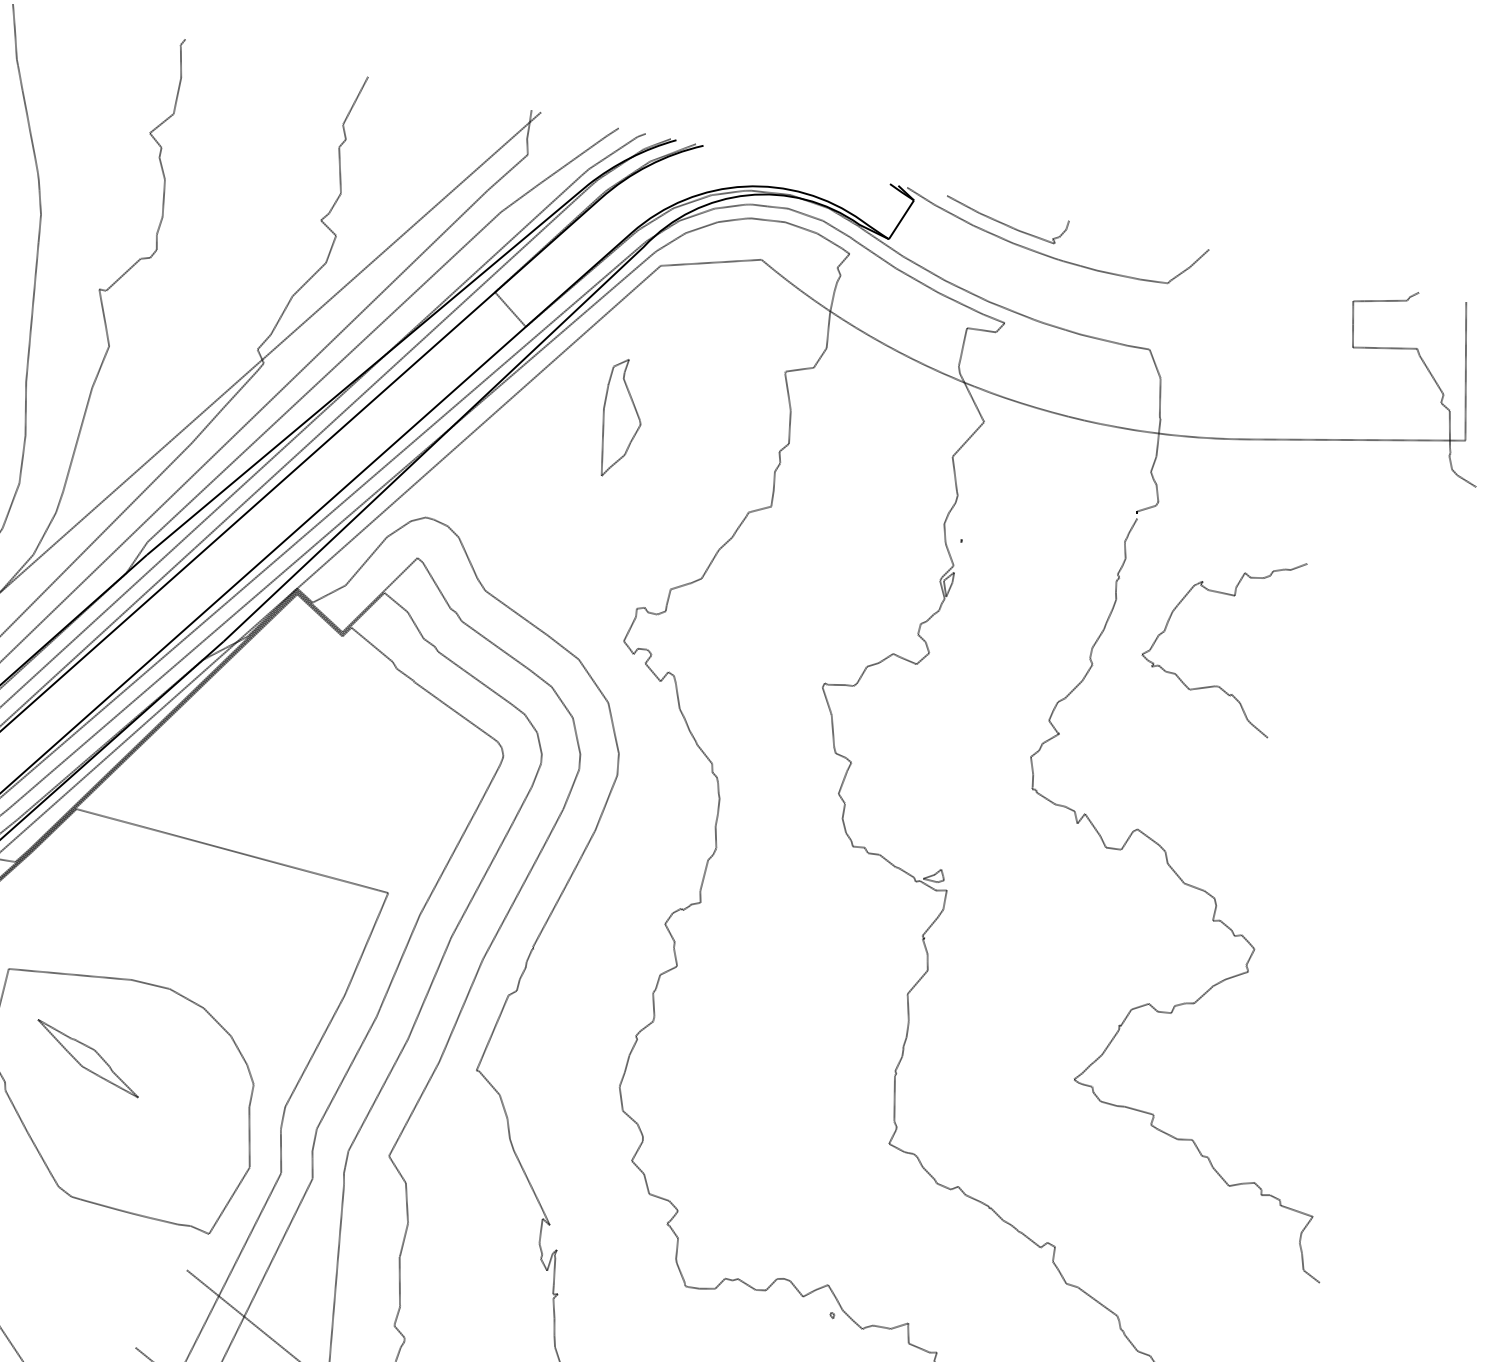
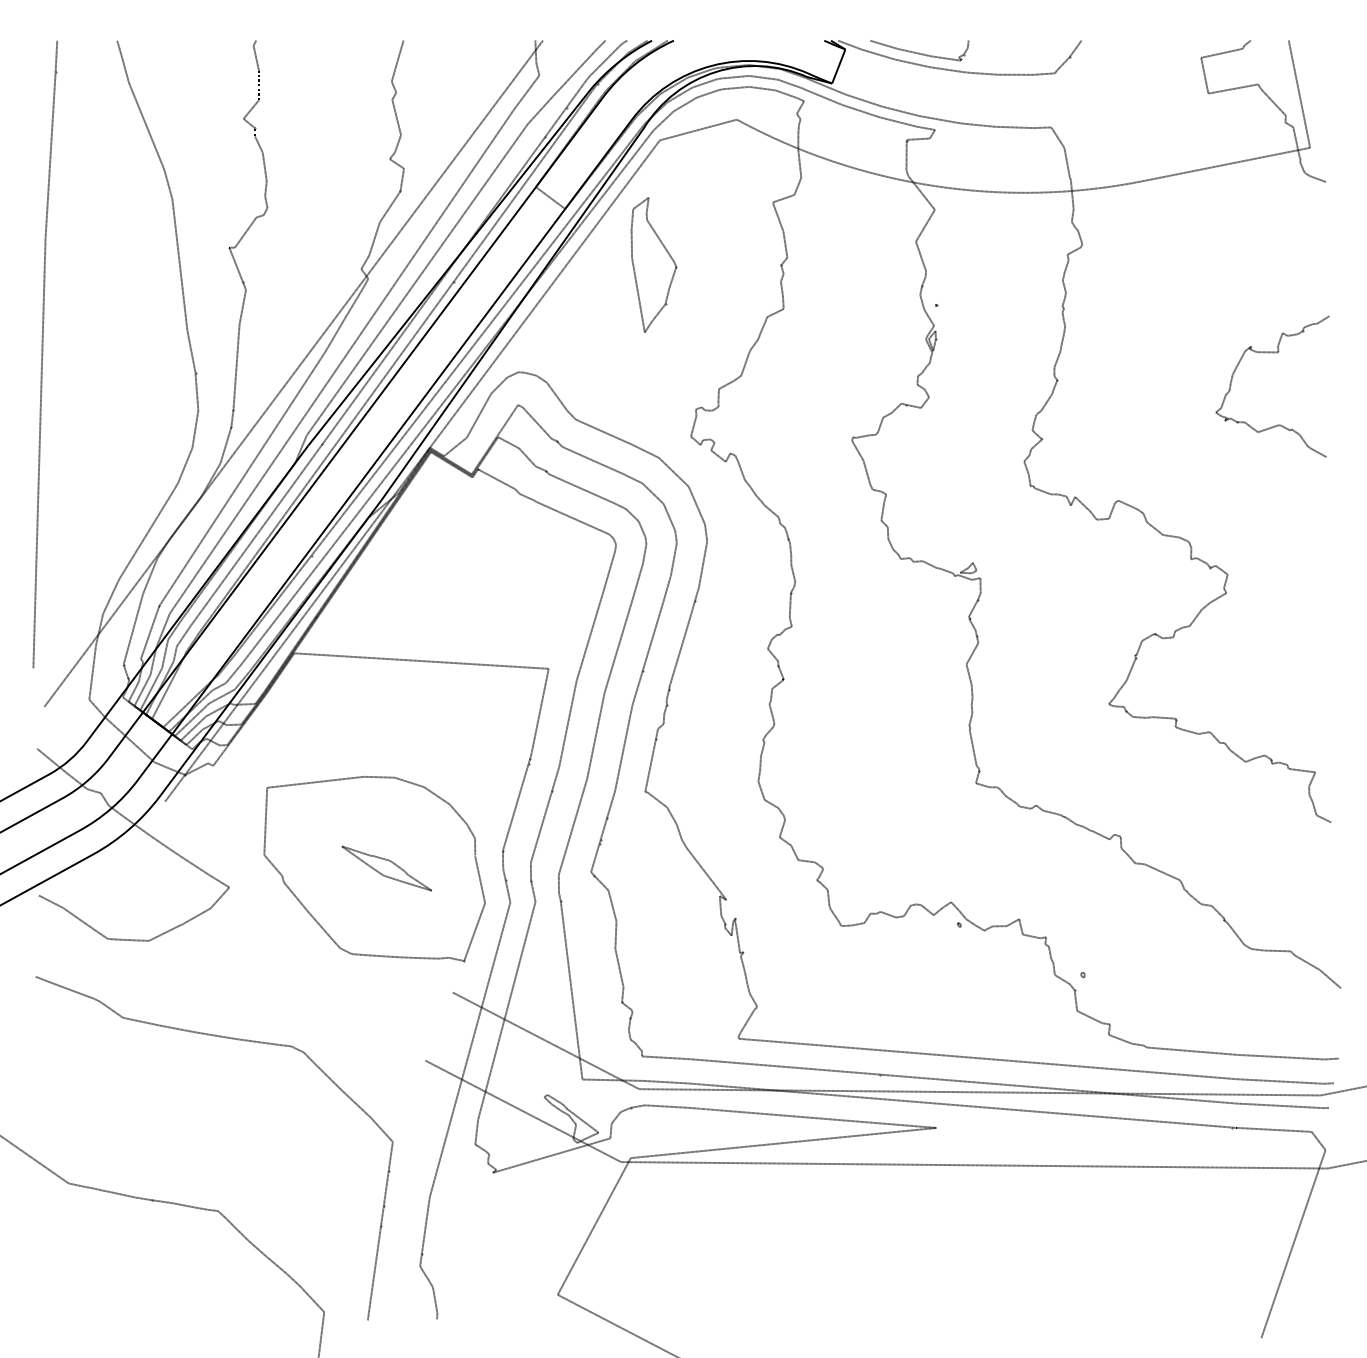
part: (621, 418) -> (653, 264), size x1.43
curve: (1227, 595) -> (1272, 353), moved
part: (87, 1058) -> (386, 868), moved

